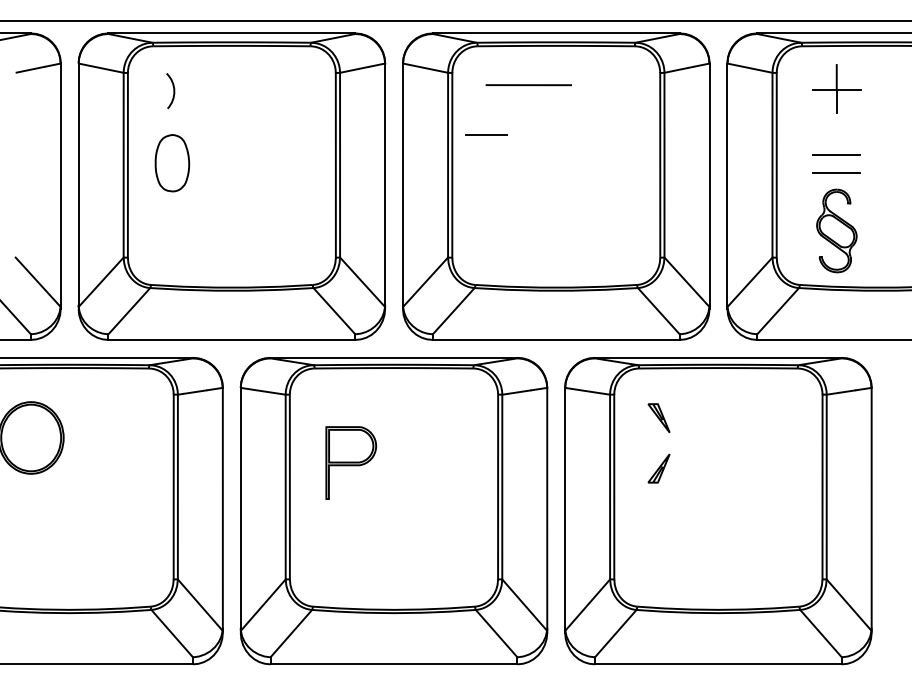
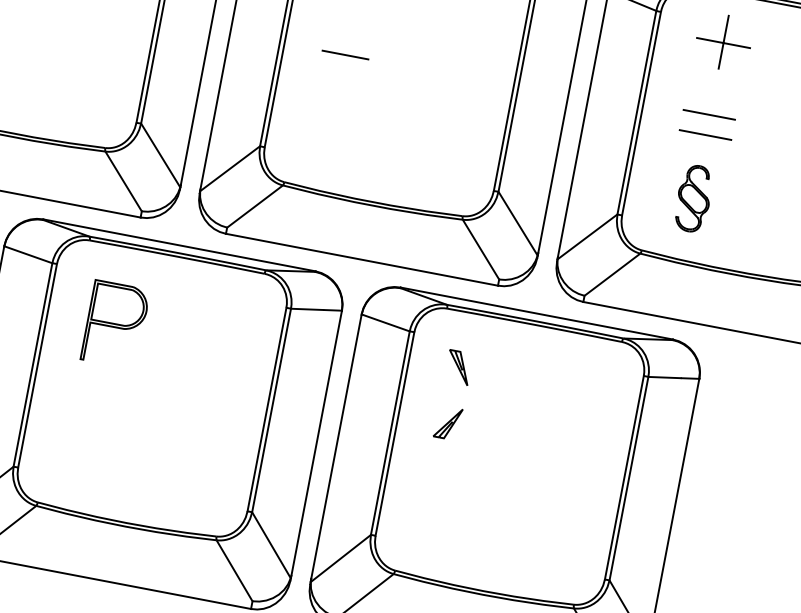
line: (486, 134) -> (345, 54), moved
part: (836, 230) -> (693, 198), size x0.71
part: (351, 462) -> (115, 324), moved

